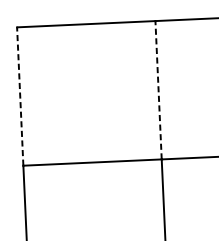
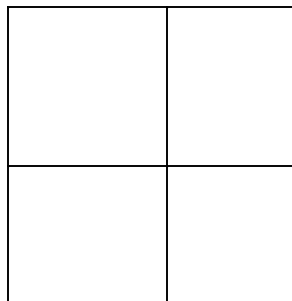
line: (159, 90) -> (167, 86), dashed -> solid
line: (20, 96) -> (8, 86), dashed -> solid

